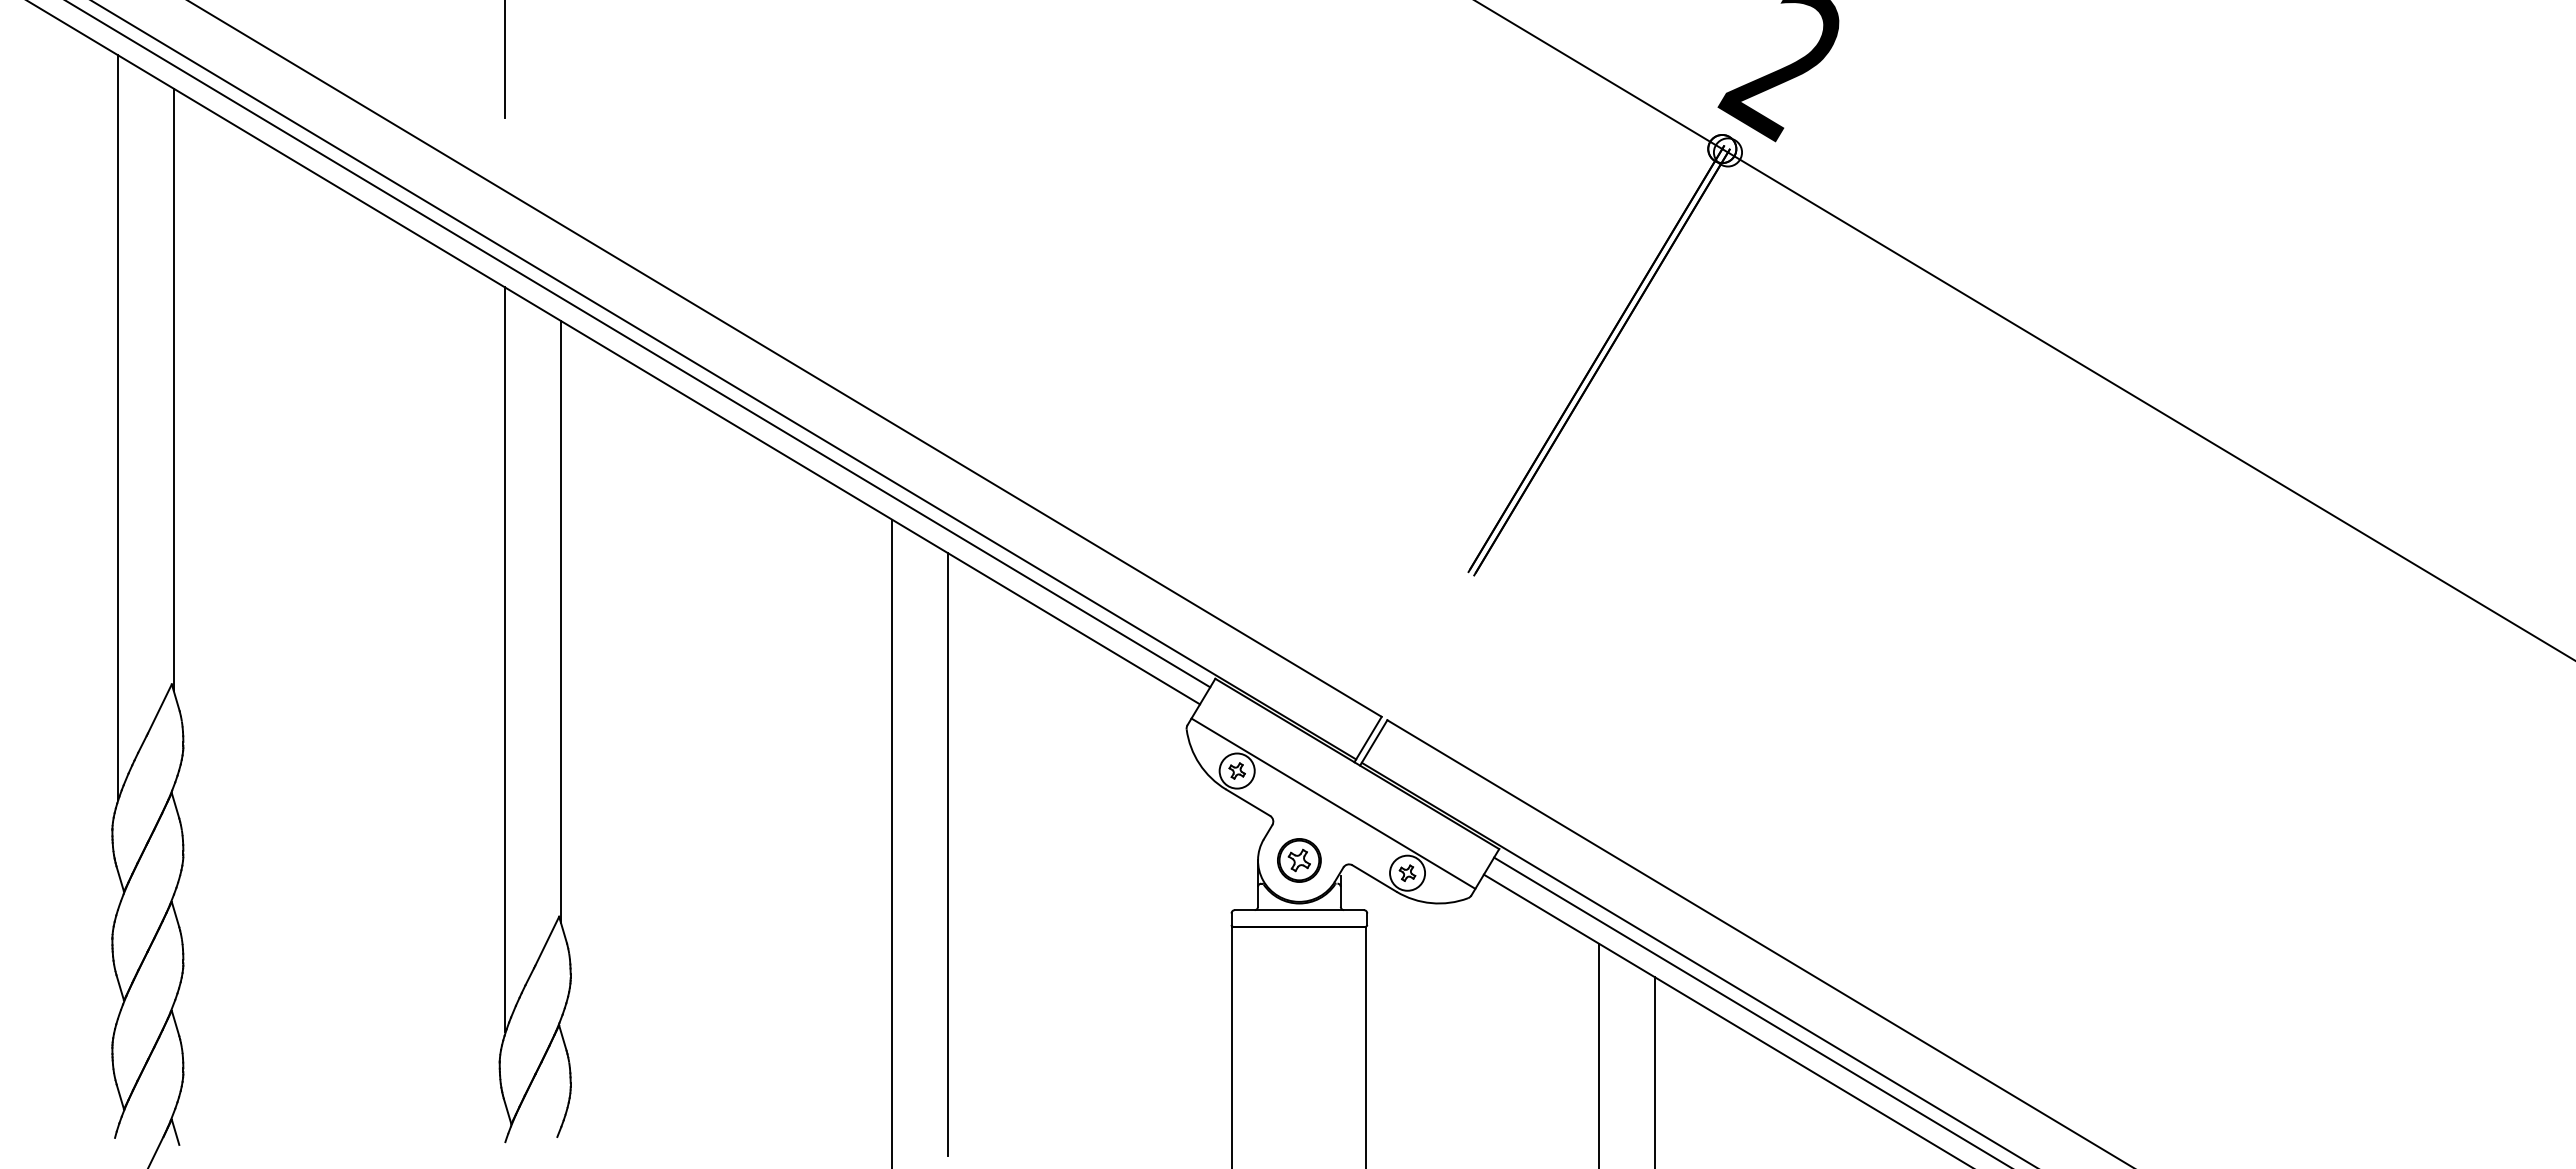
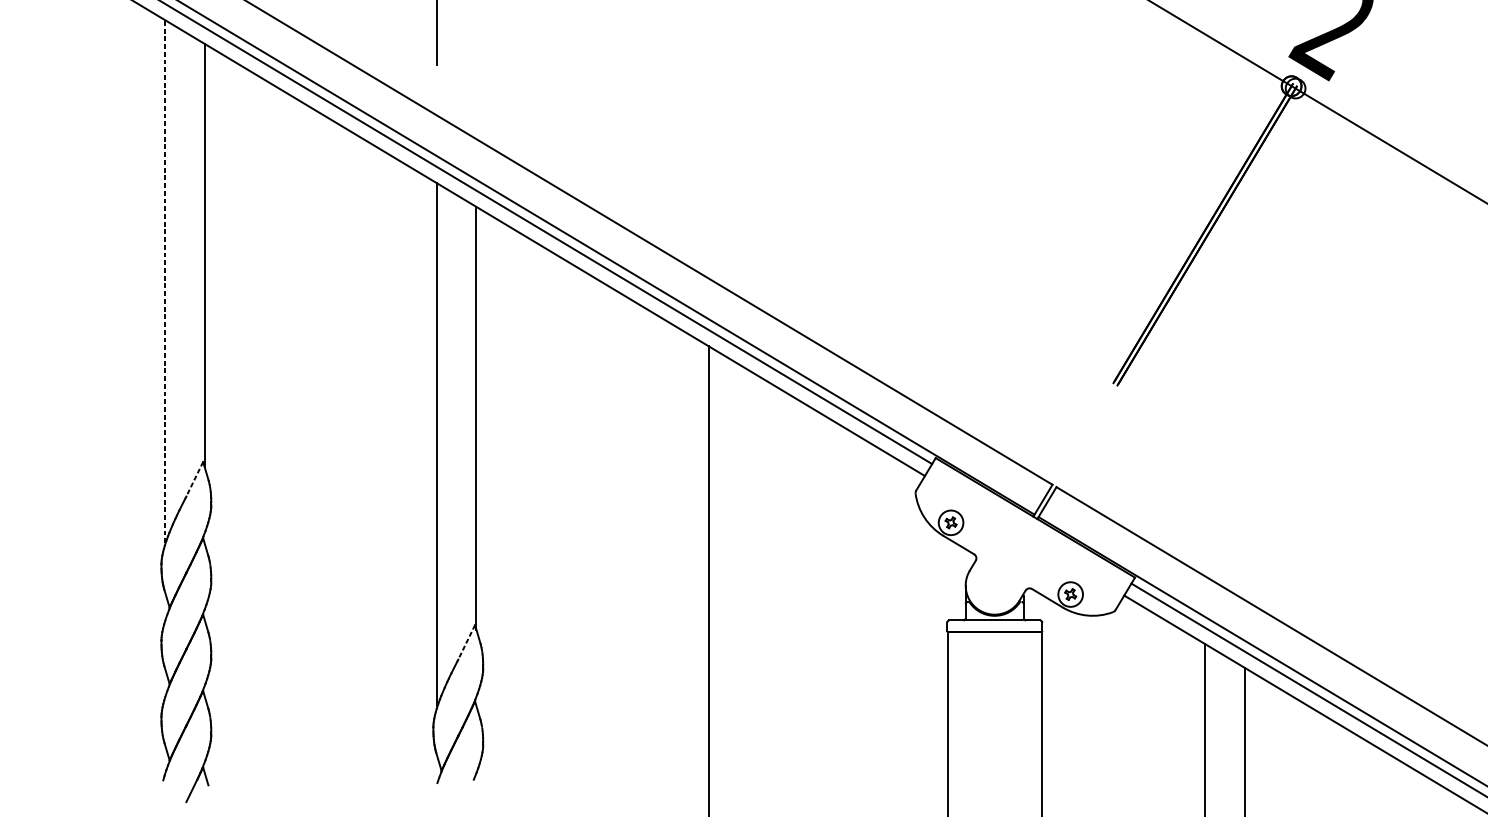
line: (117, 427) -> (165, 281), solid -> dashed
line: (159, 709) -> (194, 479), solid -> dashed
line: (1333, 803) -> (1018, 545), removed
line: (948, 854) -> (748, 581), removed
part: (1299, 860) -> (994, 585), removed
line: (546, 941) -> (466, 642), solid -> dashed

